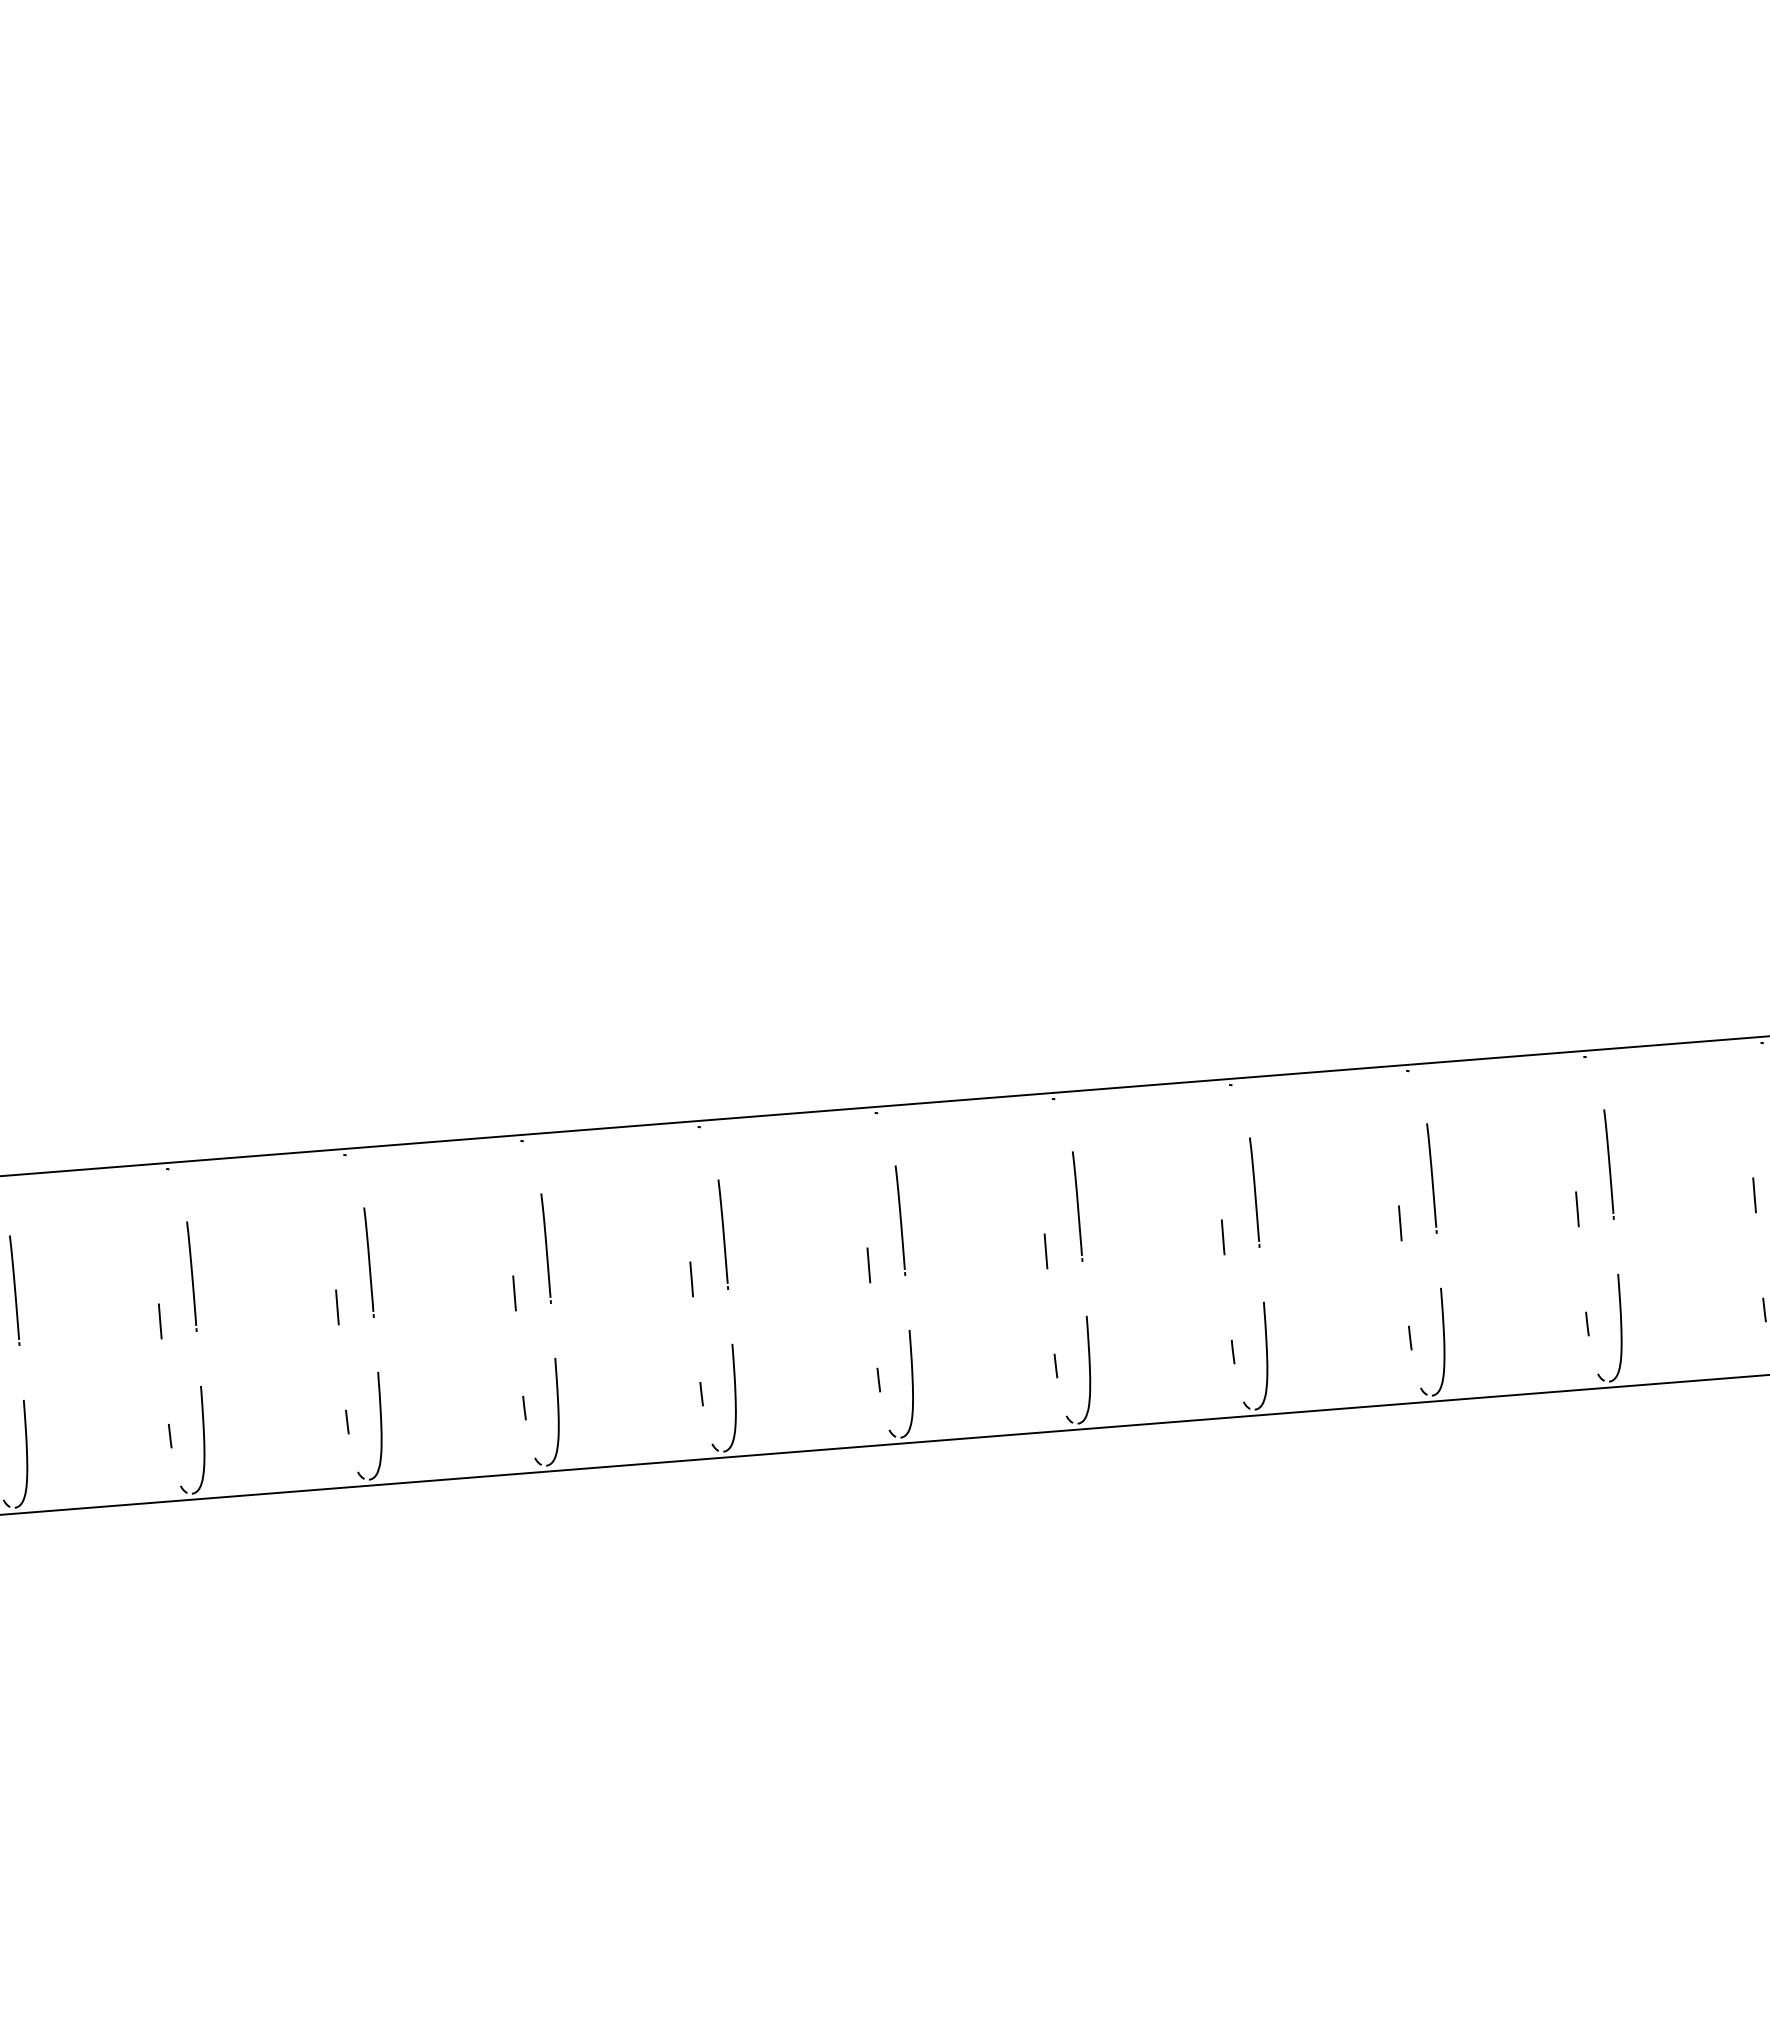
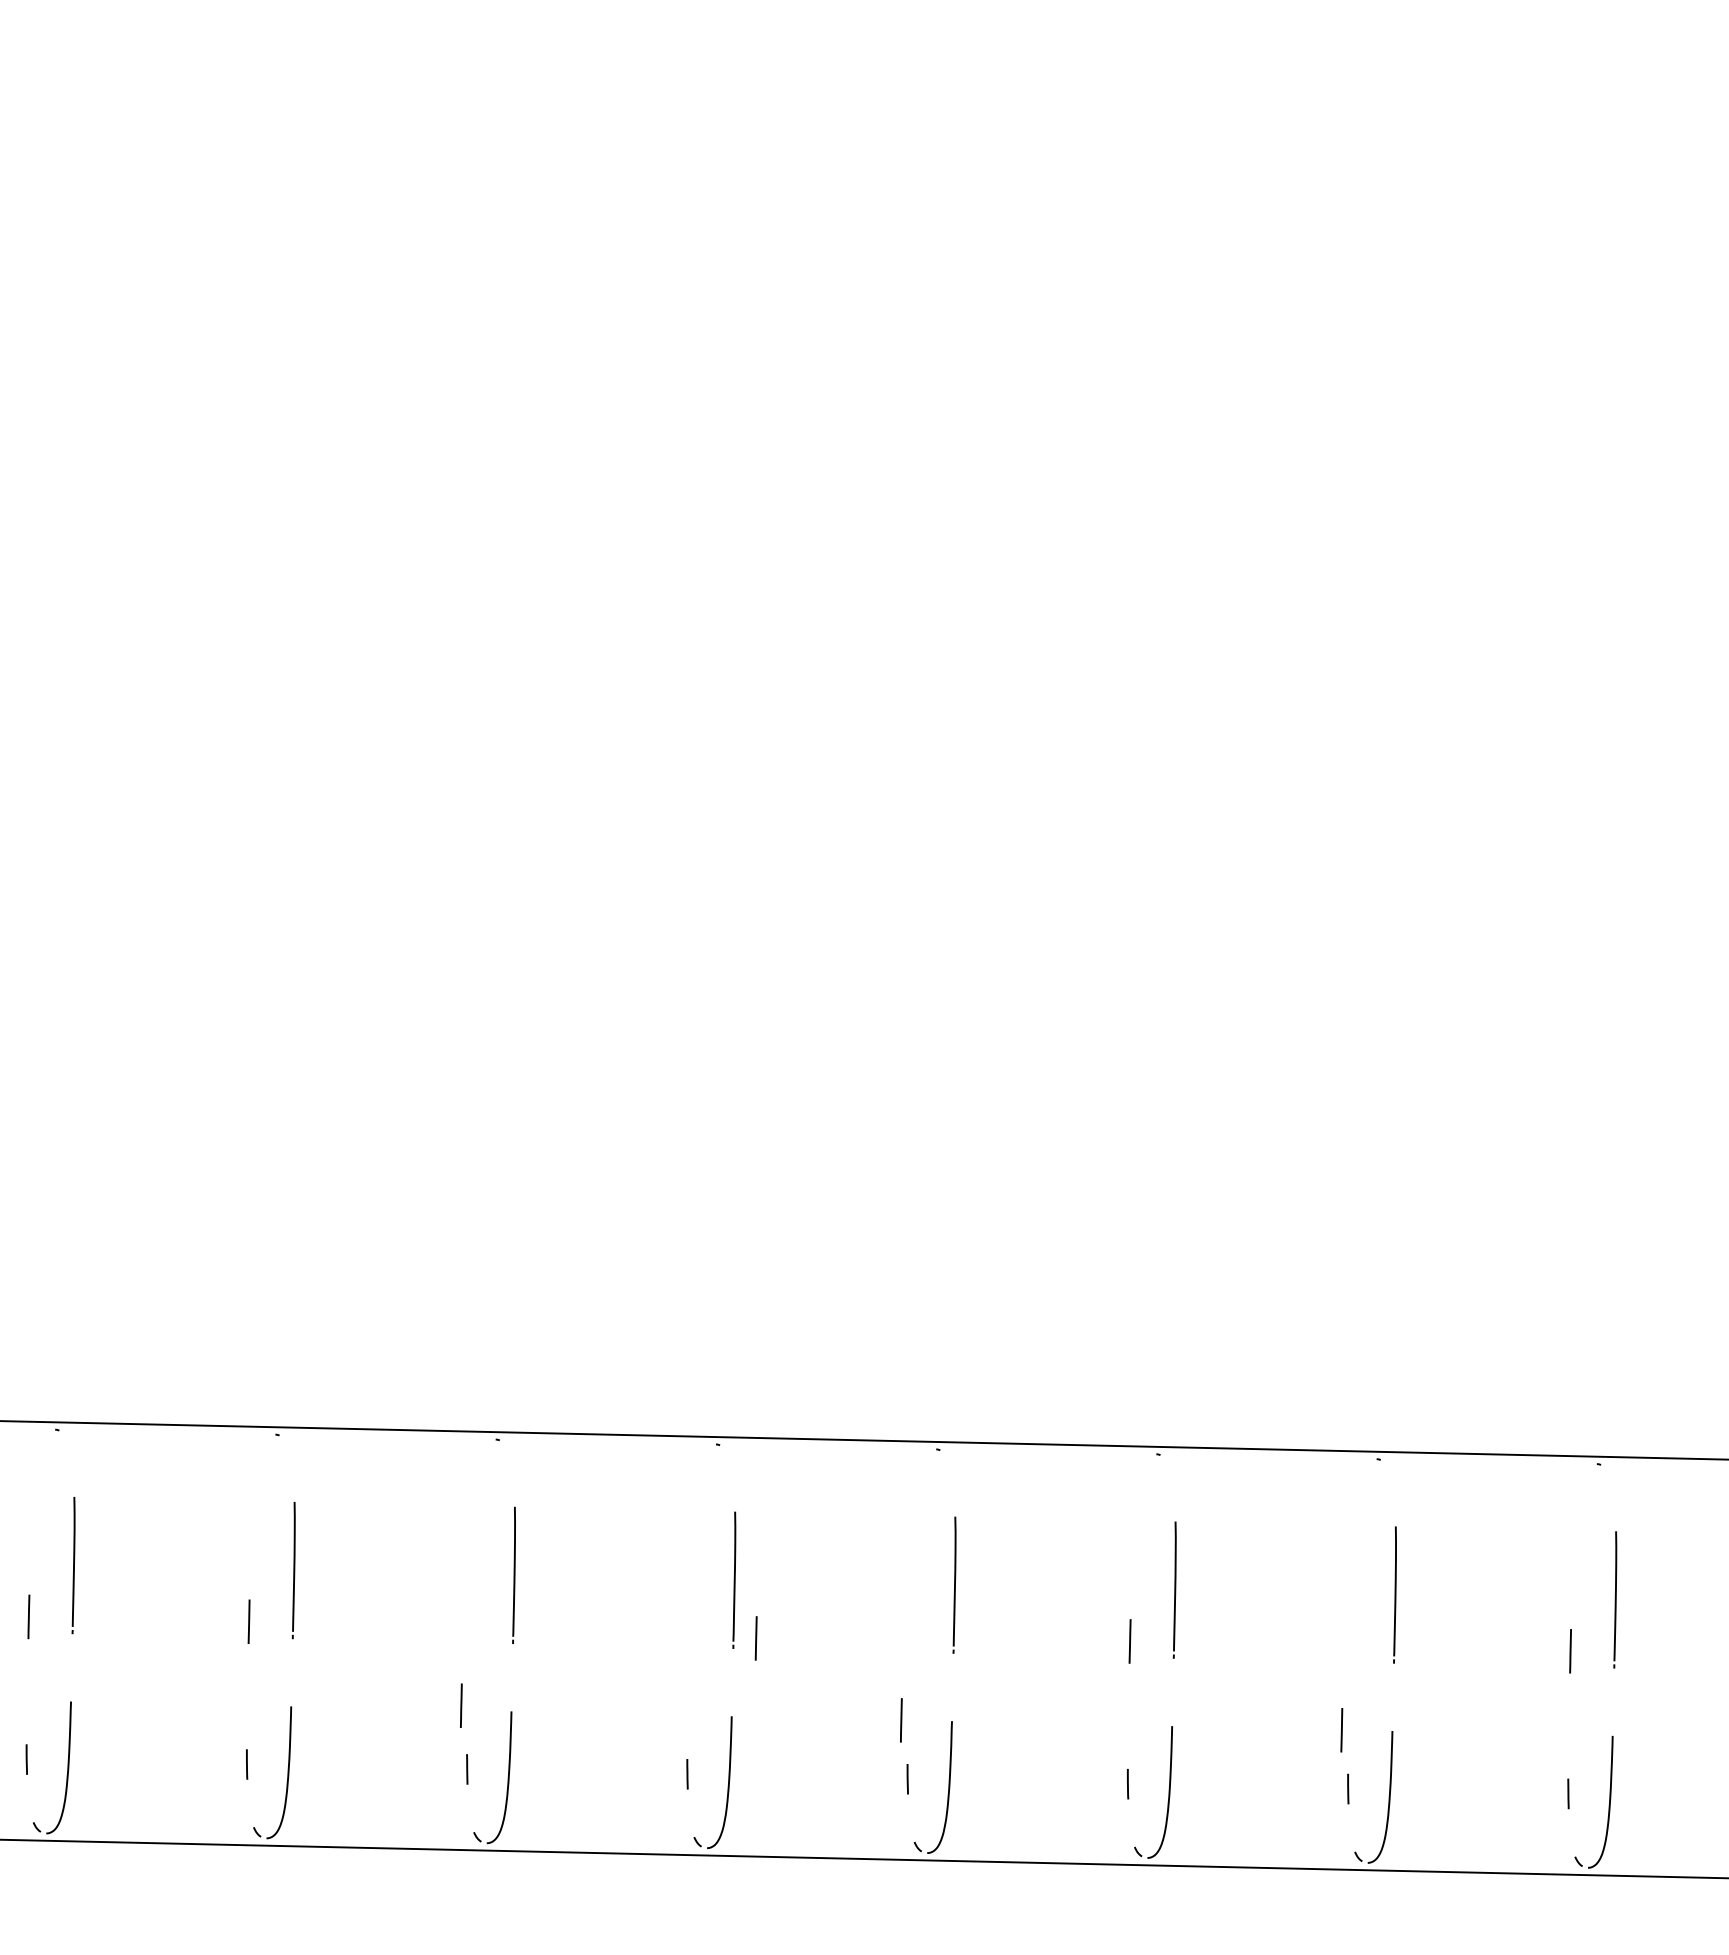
line: (1577, 1209) -> (1341, 1730), moved
line: (1223, 1237) -> (901, 1720), moved
line: (1045, 1251) -> (755, 1638), moved
line: (868, 1265) -> (460, 1705), moved

